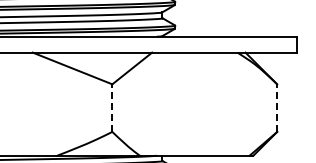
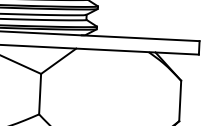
line: (112, 108) -> (40, 94), dashed -> solid
line: (277, 108) -> (180, 101), dashed -> solid

